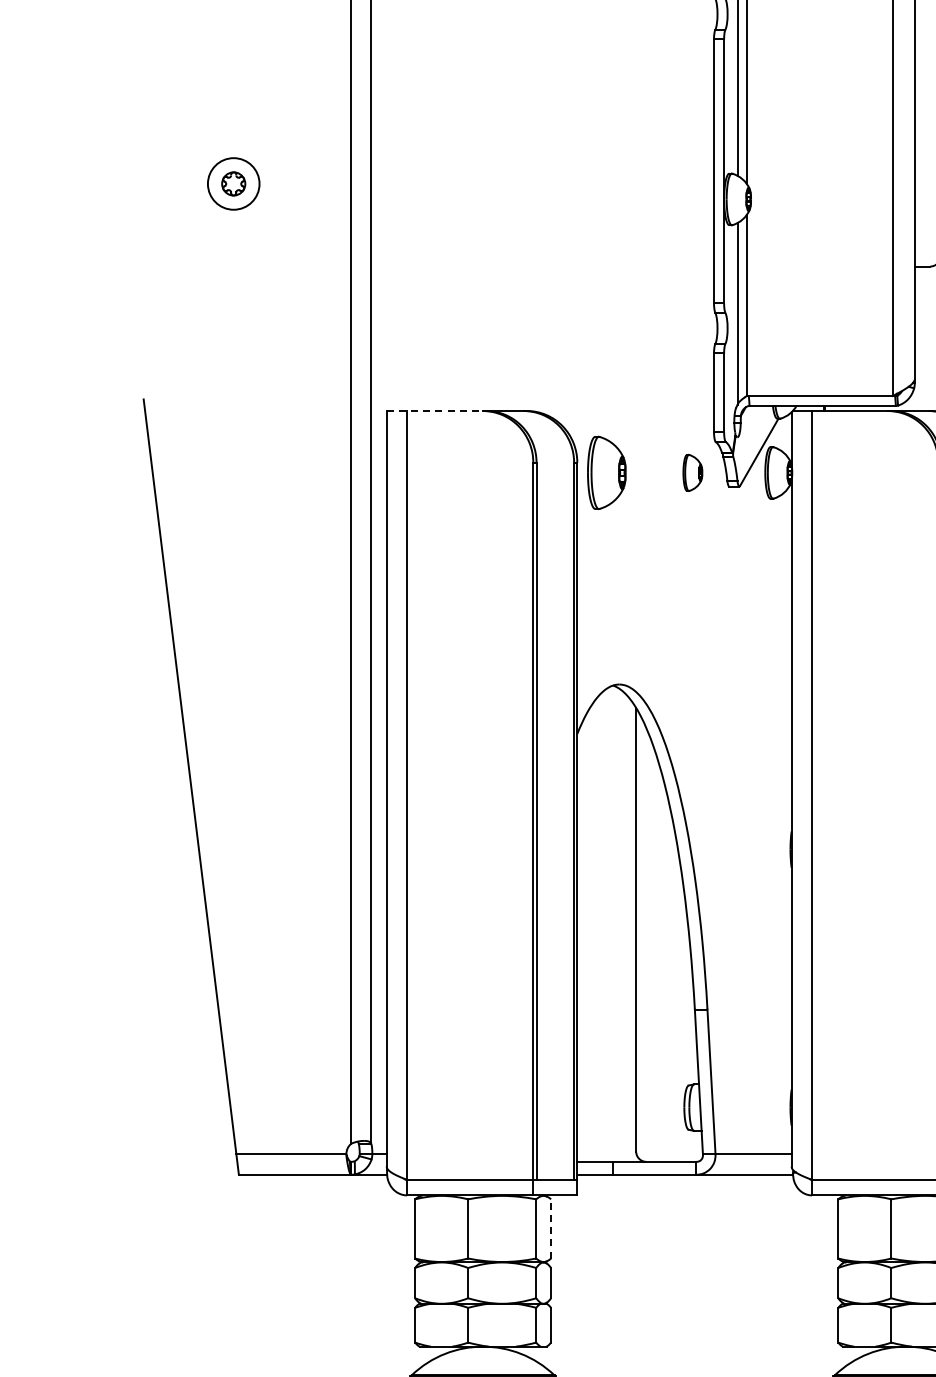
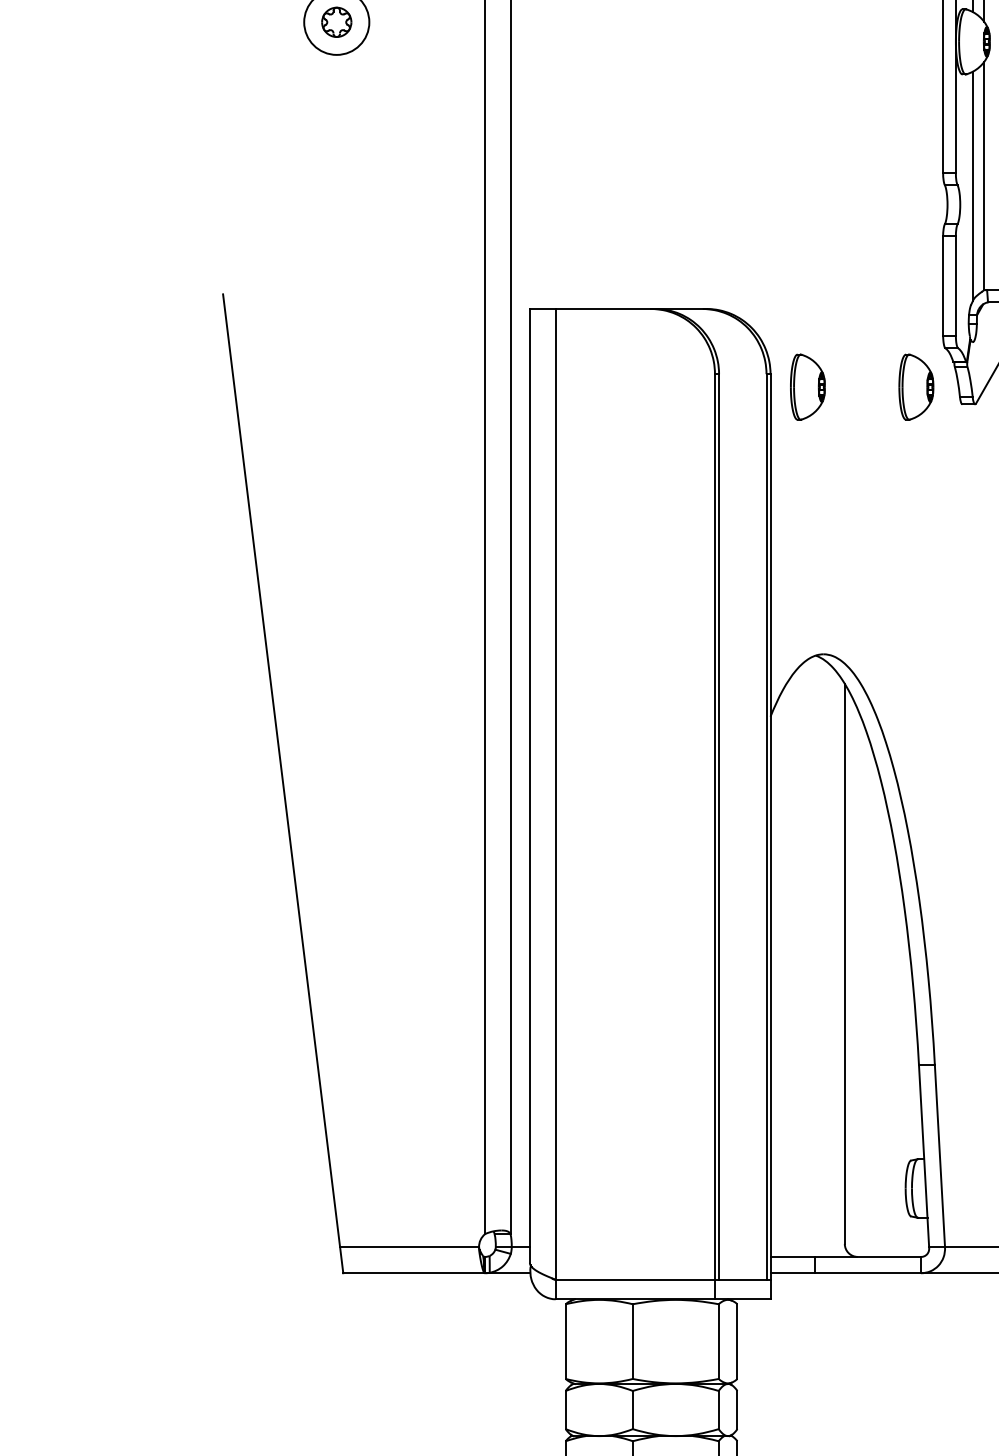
line: (435, 411) -> (591, 309), dashed -> solid
part: (606, 472) -> (807, 386), size x0.71
part: (692, 472) -> (915, 386), size x1.43
line: (551, 1228) -> (737, 1341), dashed -> solid

